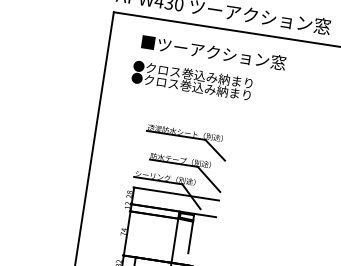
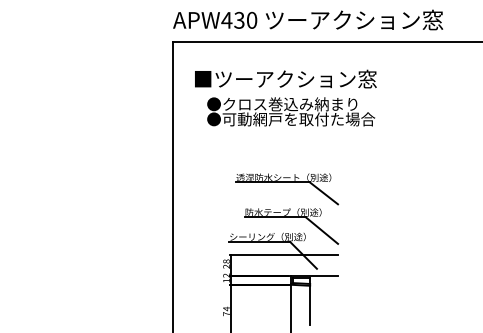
text: (213, 52) -> (285, 78), moved
text: (203, 88) -> (298, 119), ●クロス巻込み納まり -> ●可動網戸を取付た場合

